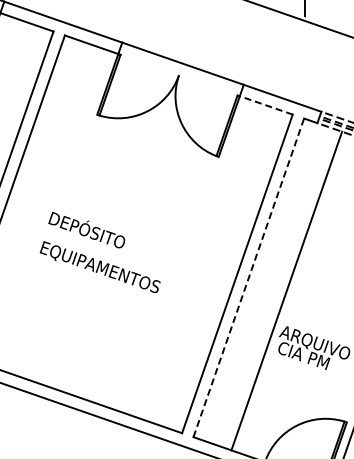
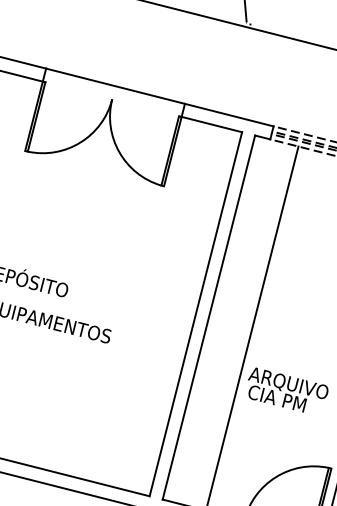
line: (265, 105) -> (211, 124), dashed -> solid
line: (248, 277) -> (208, 317), dashed -> solid

